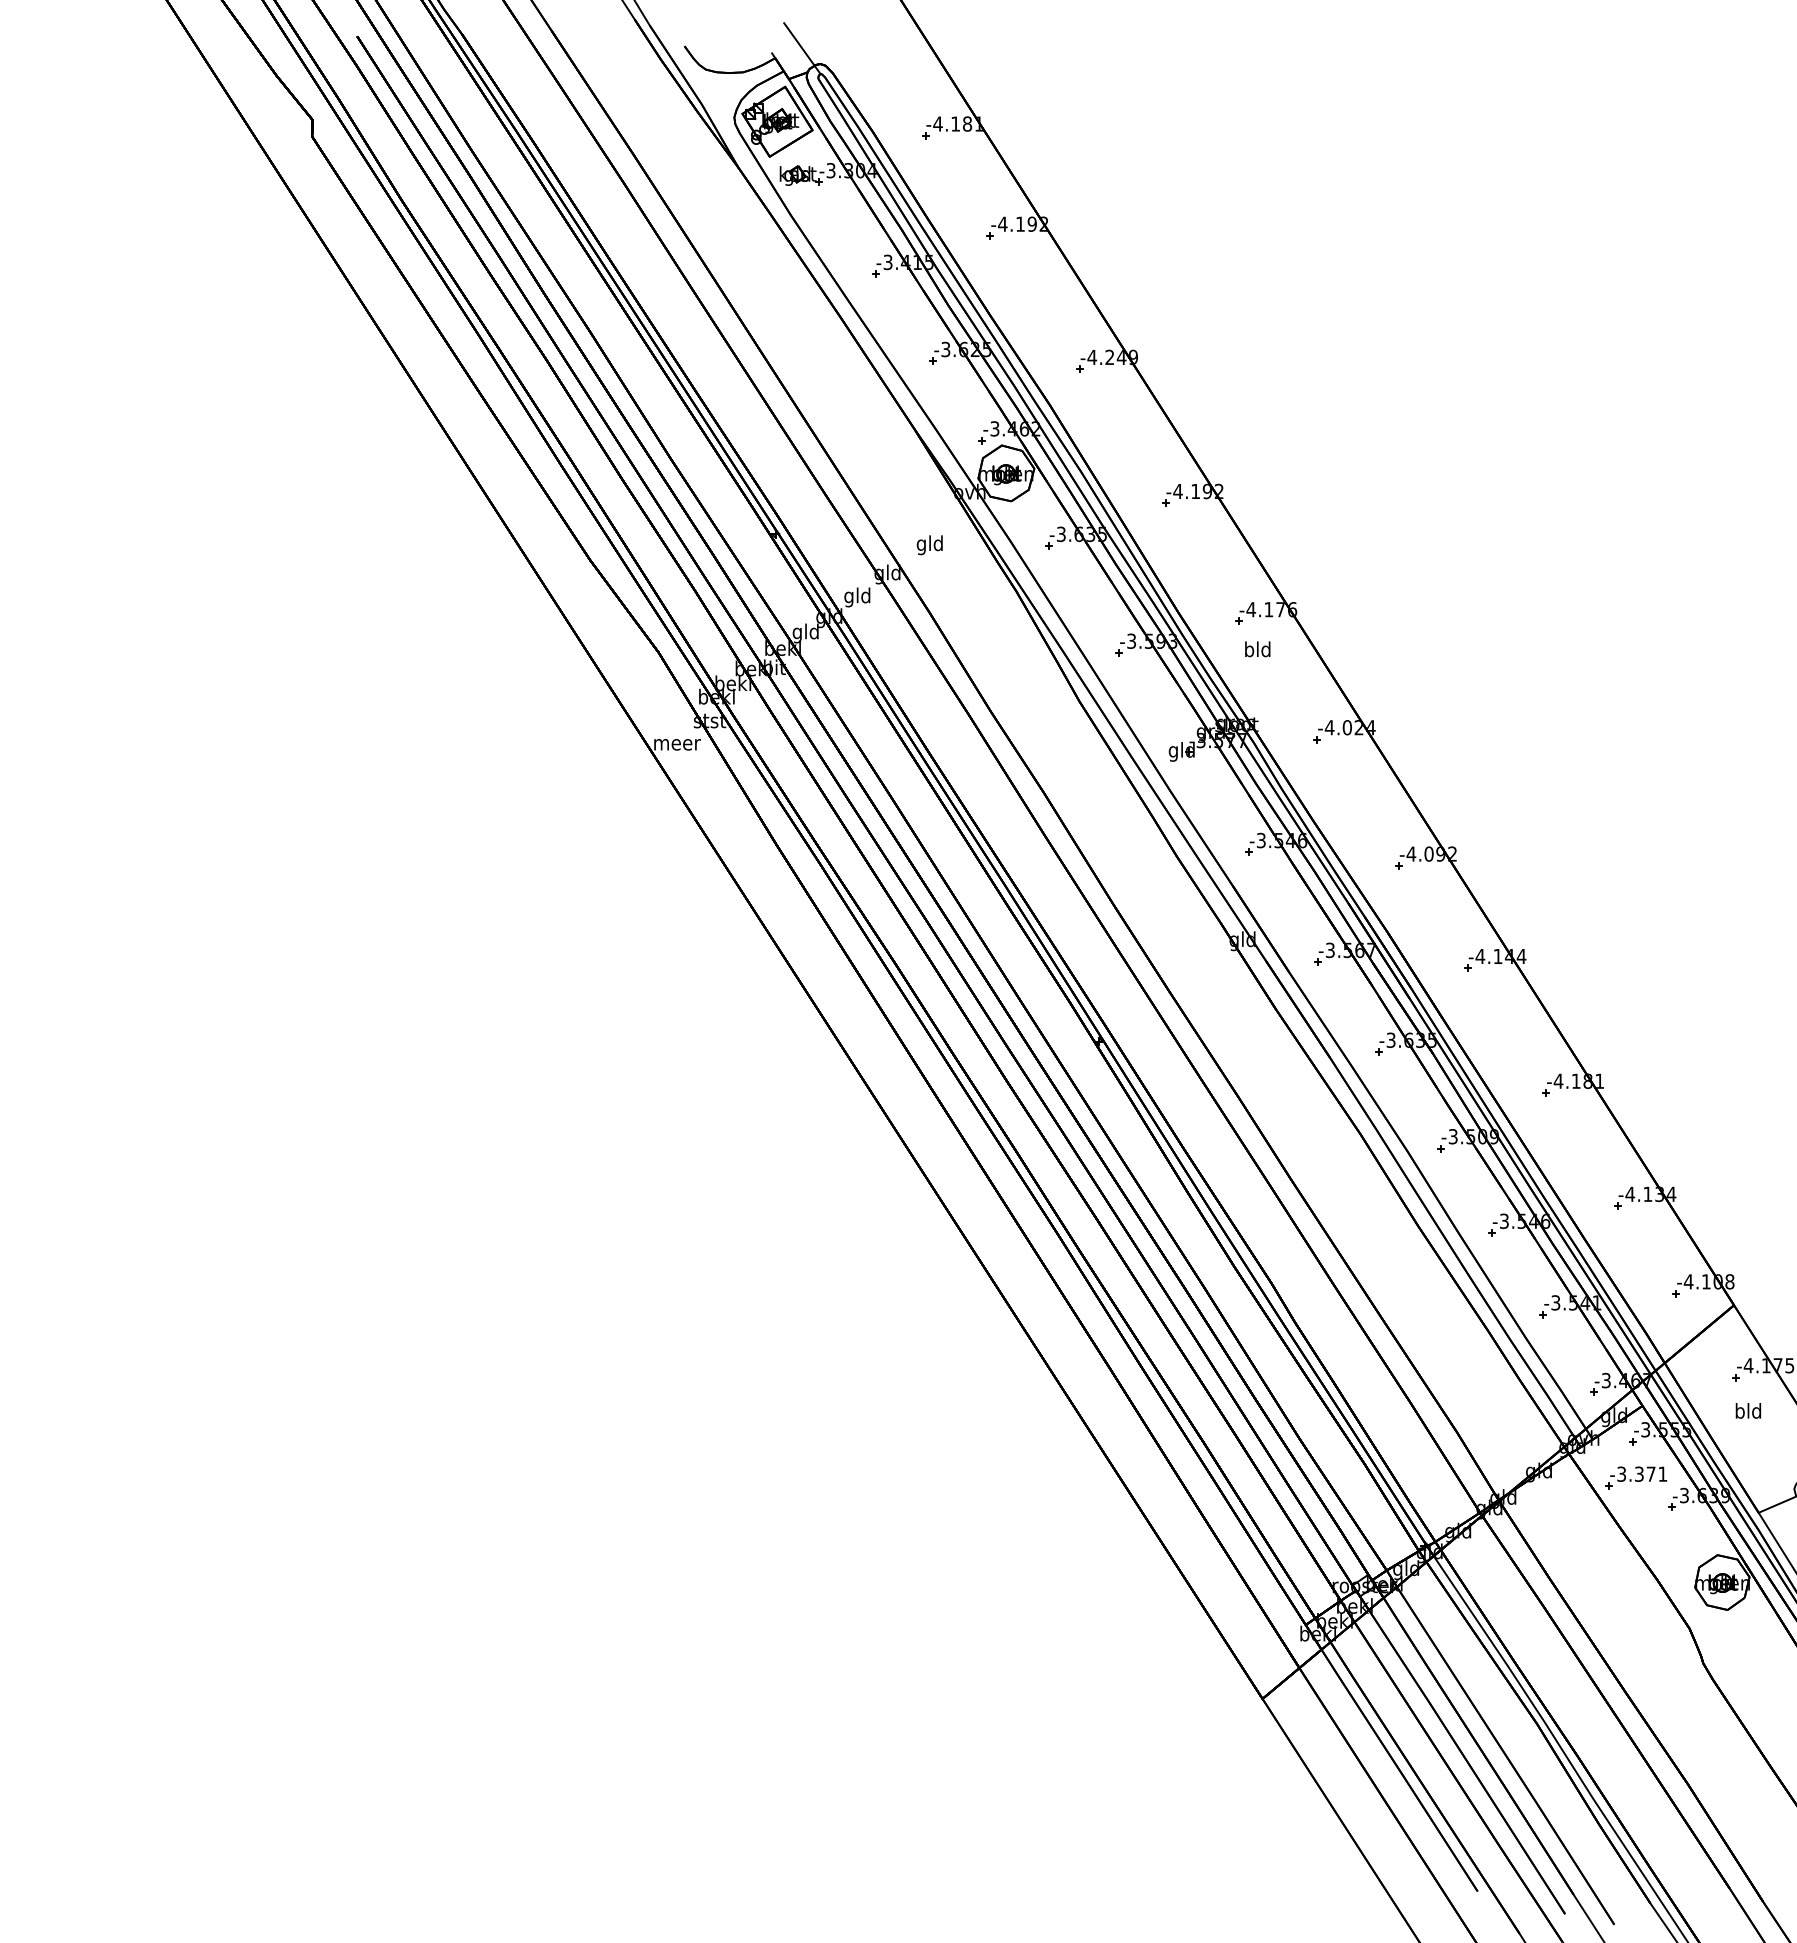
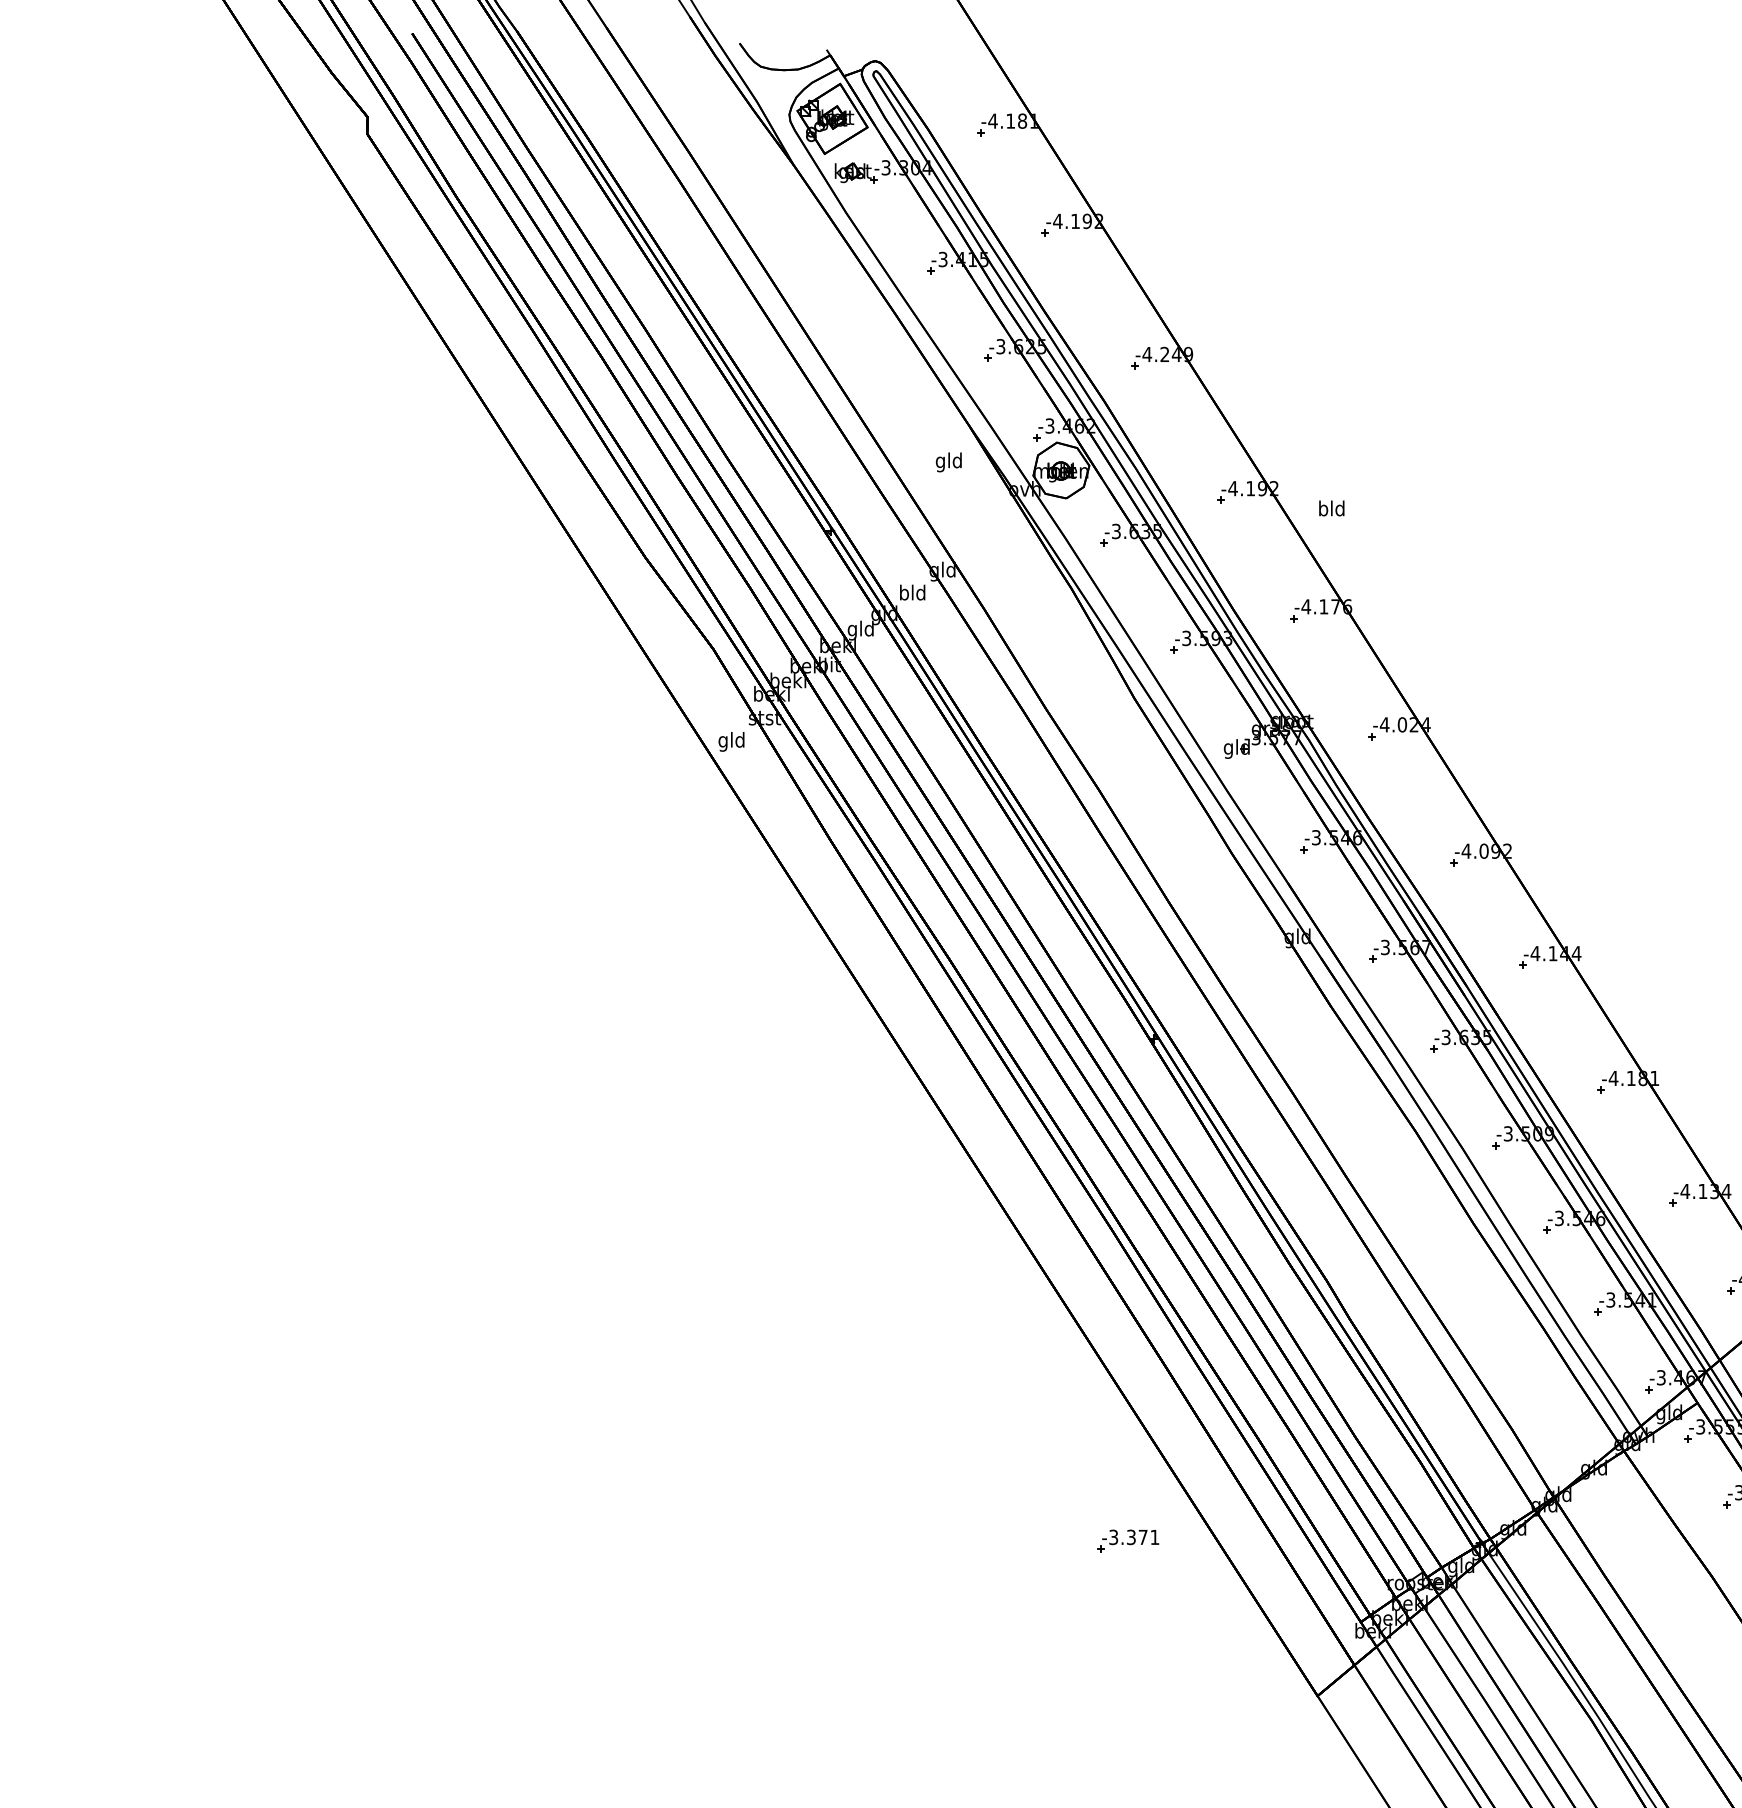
line: (802, 48) -> (857, 45), removed
text: (929, 545) -> (948, 462), moved
text: (848, 597) -> (903, 594), gld -> bld
text: (1257, 649) -> (1331, 508), moved
text: (677, 744) -> (732, 741), meer -> gld
part: (1636, 1477) -> (1128, 1540), moved

